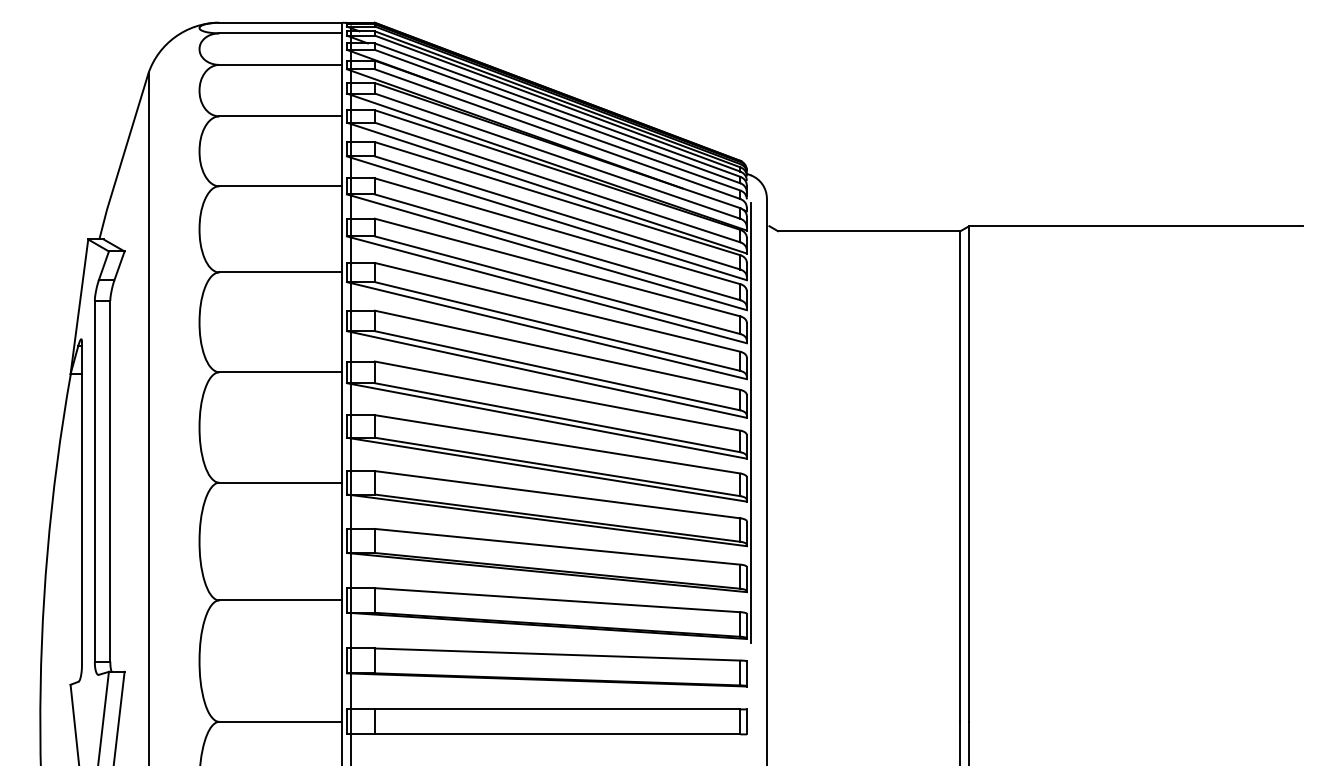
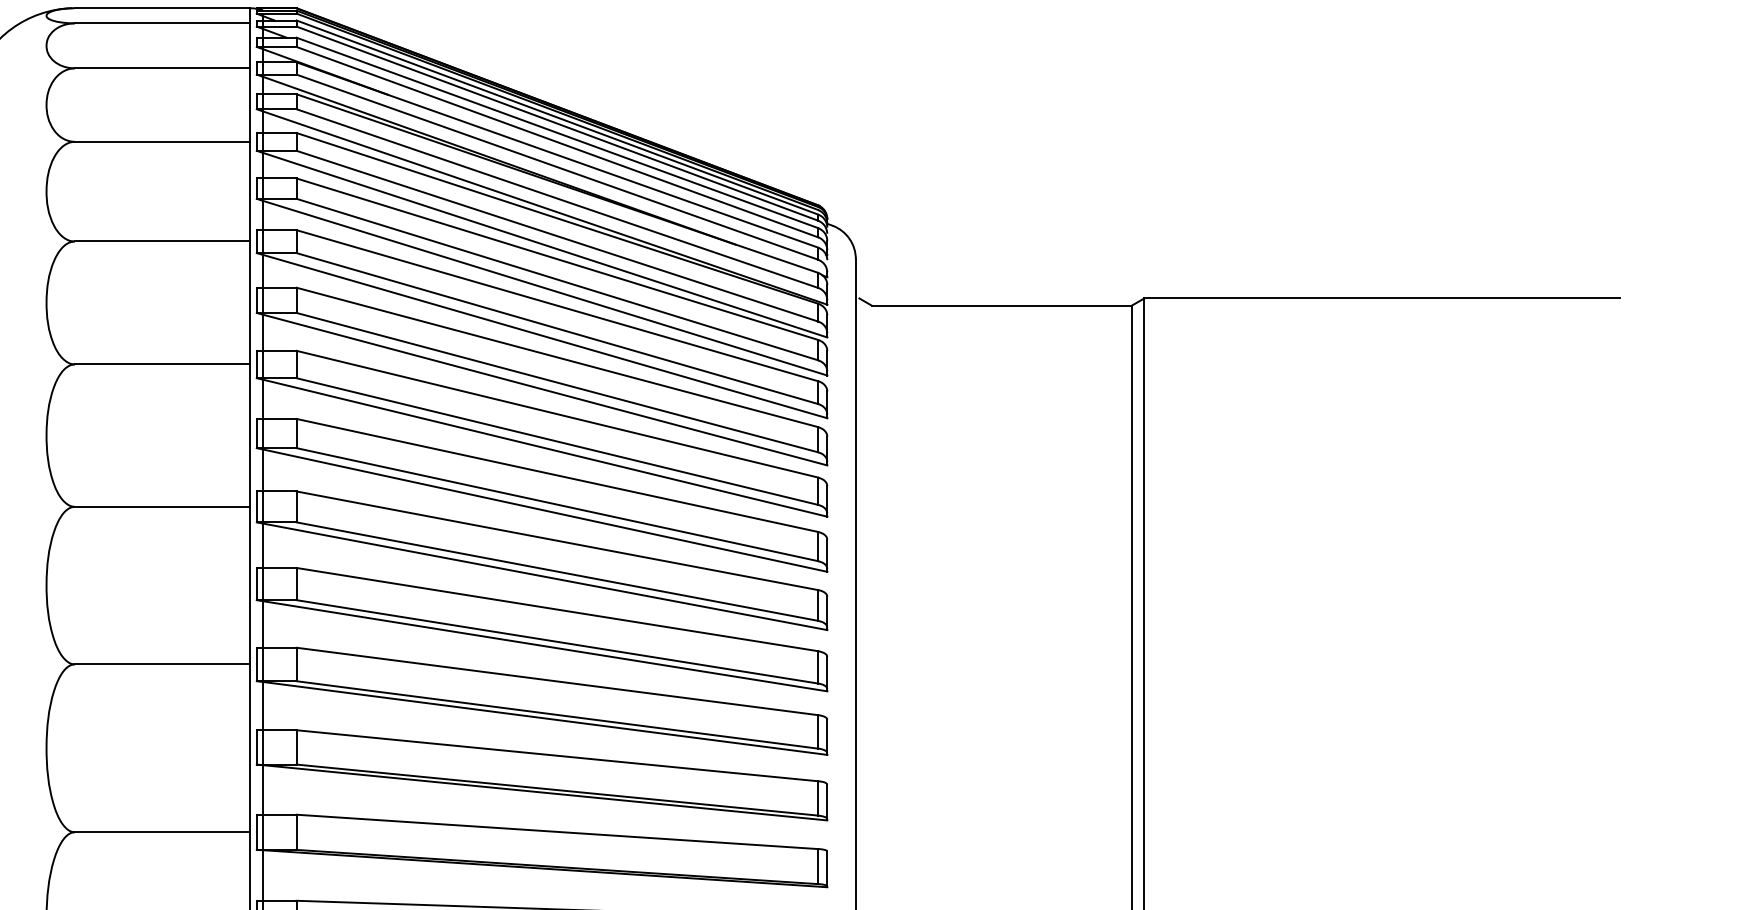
line: (750, 422) -> (832, 578), removed

